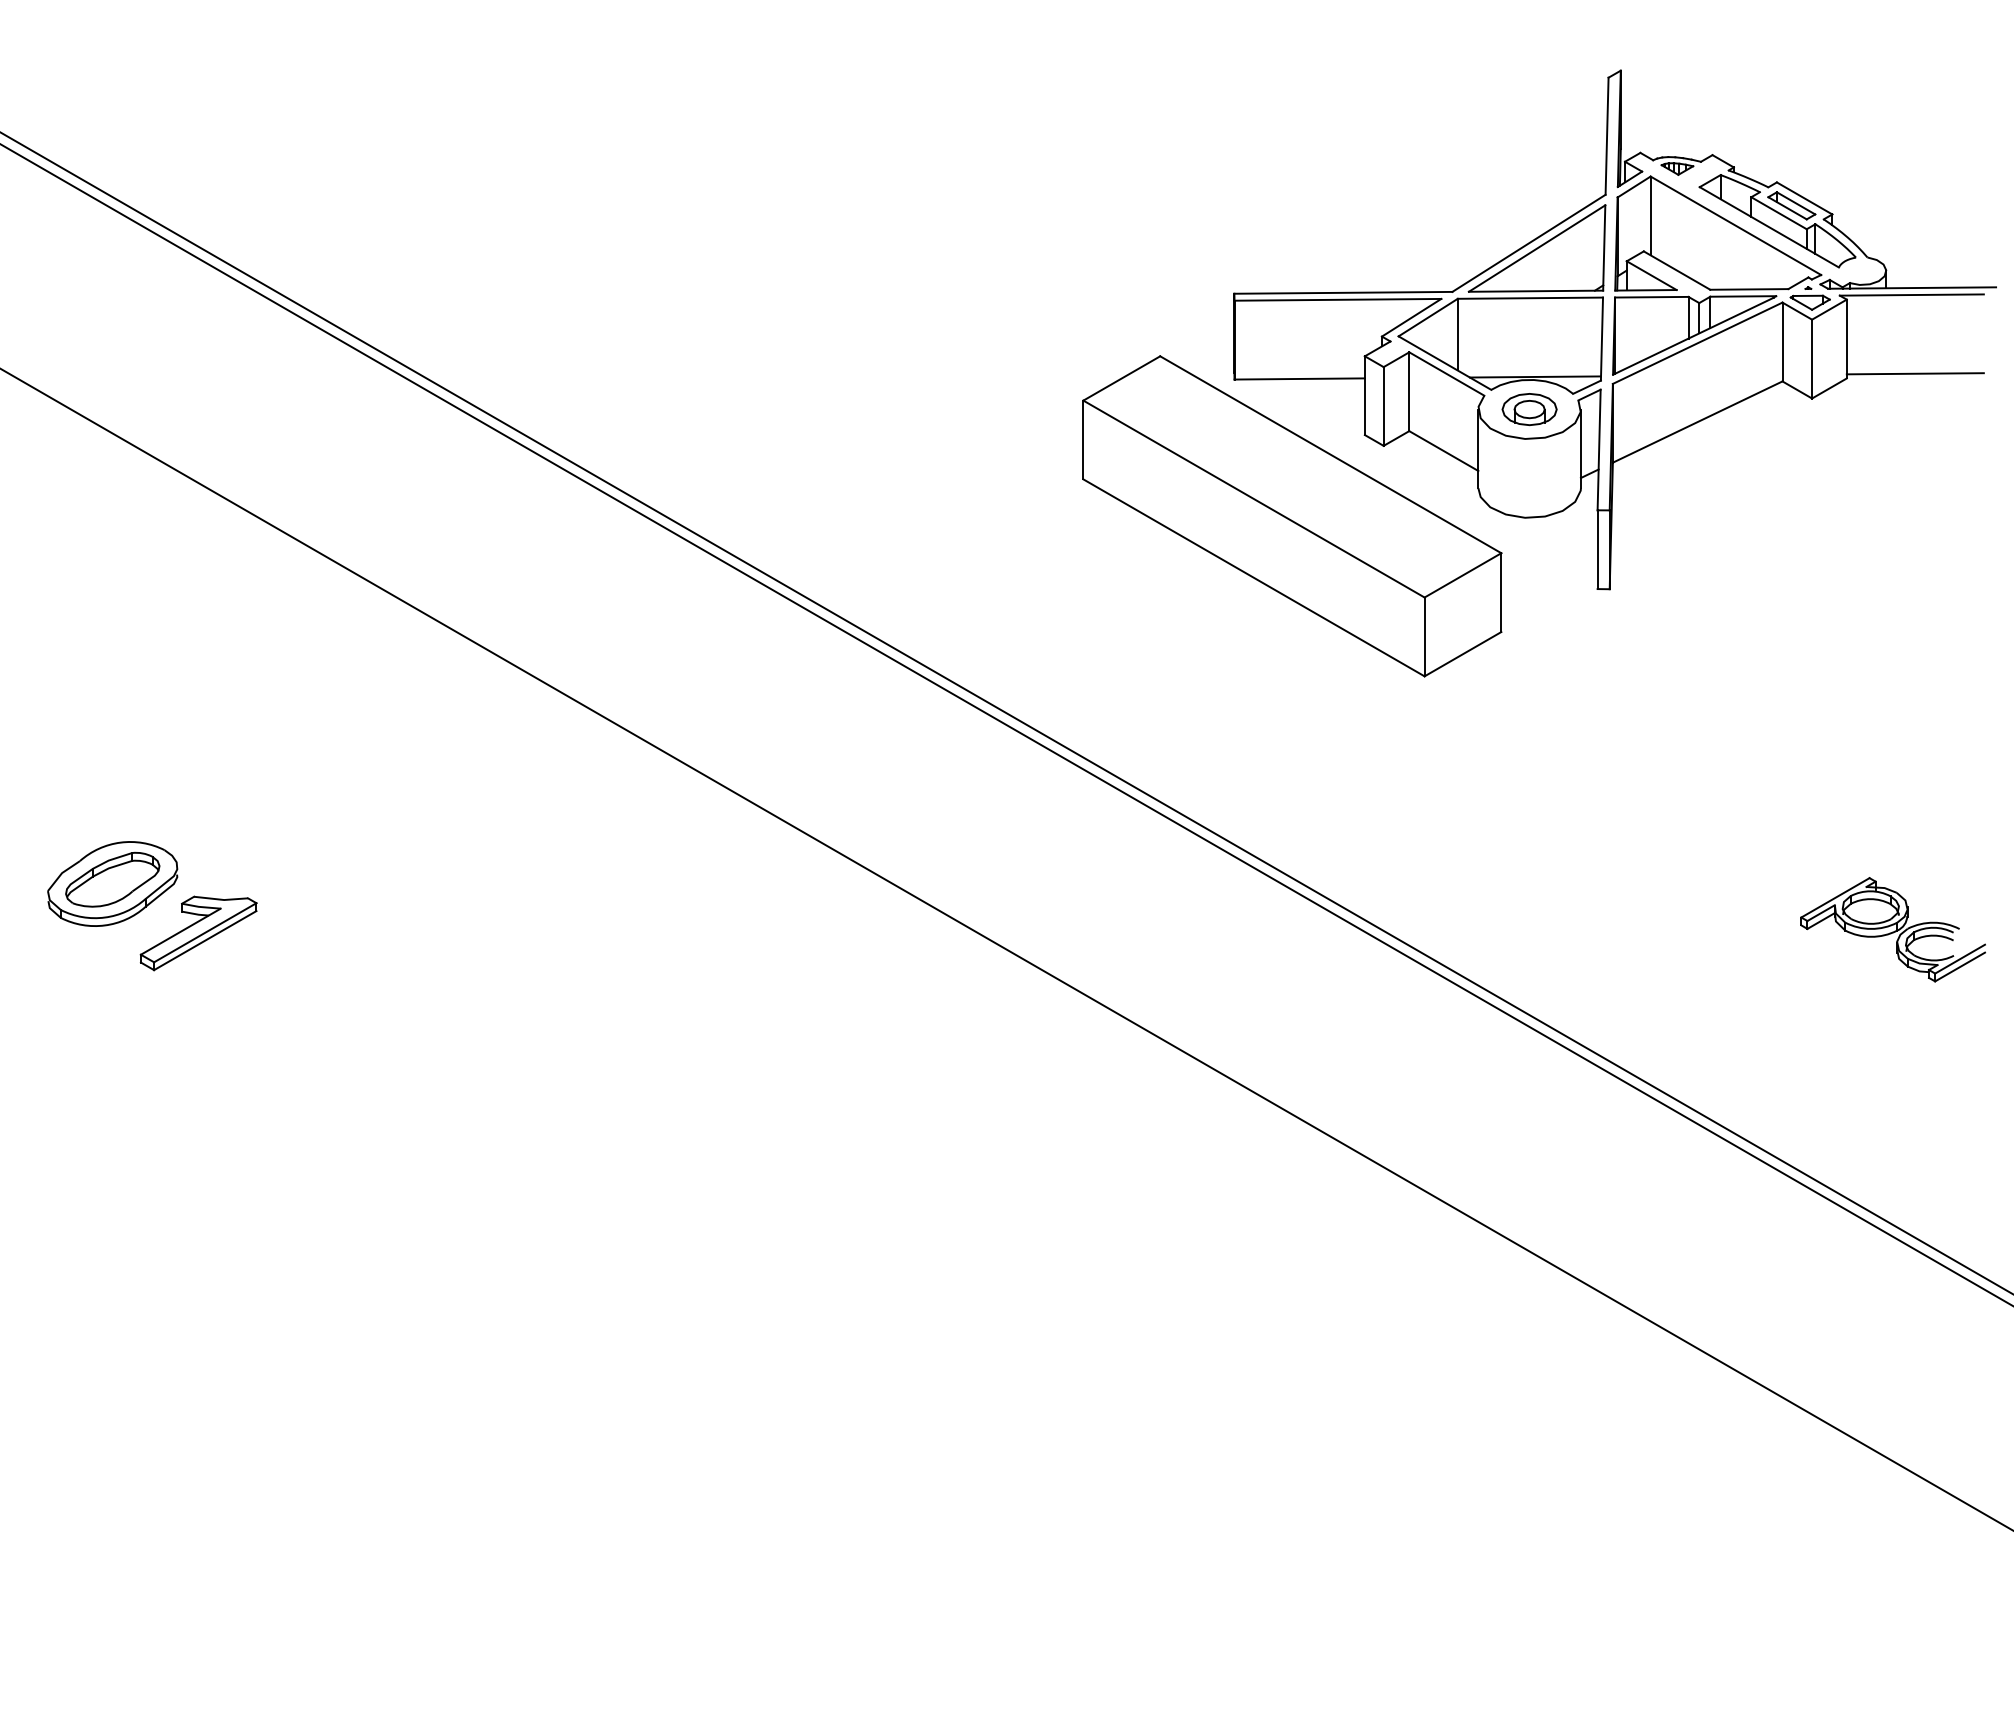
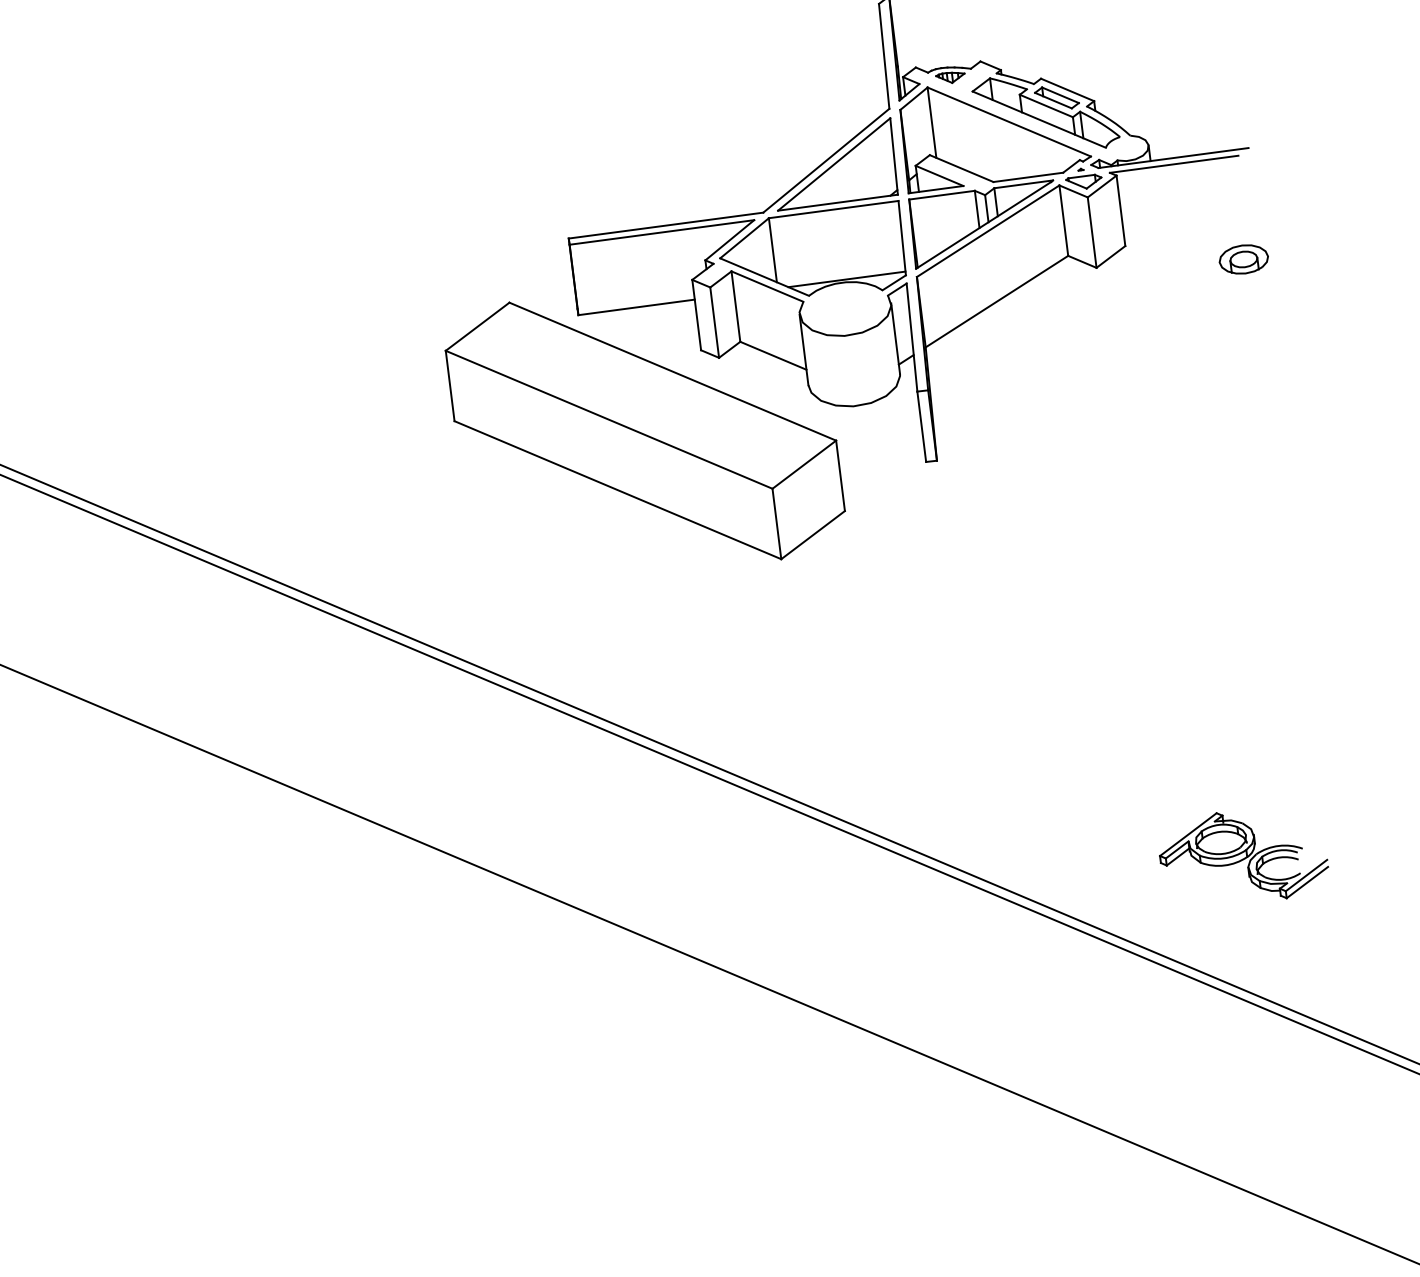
line: (1914, 373) -> (1185, 234), removed
part: (1529, 409) -> (1243, 259), moved
part: (1892, 929) -> (1242, 856), moved

